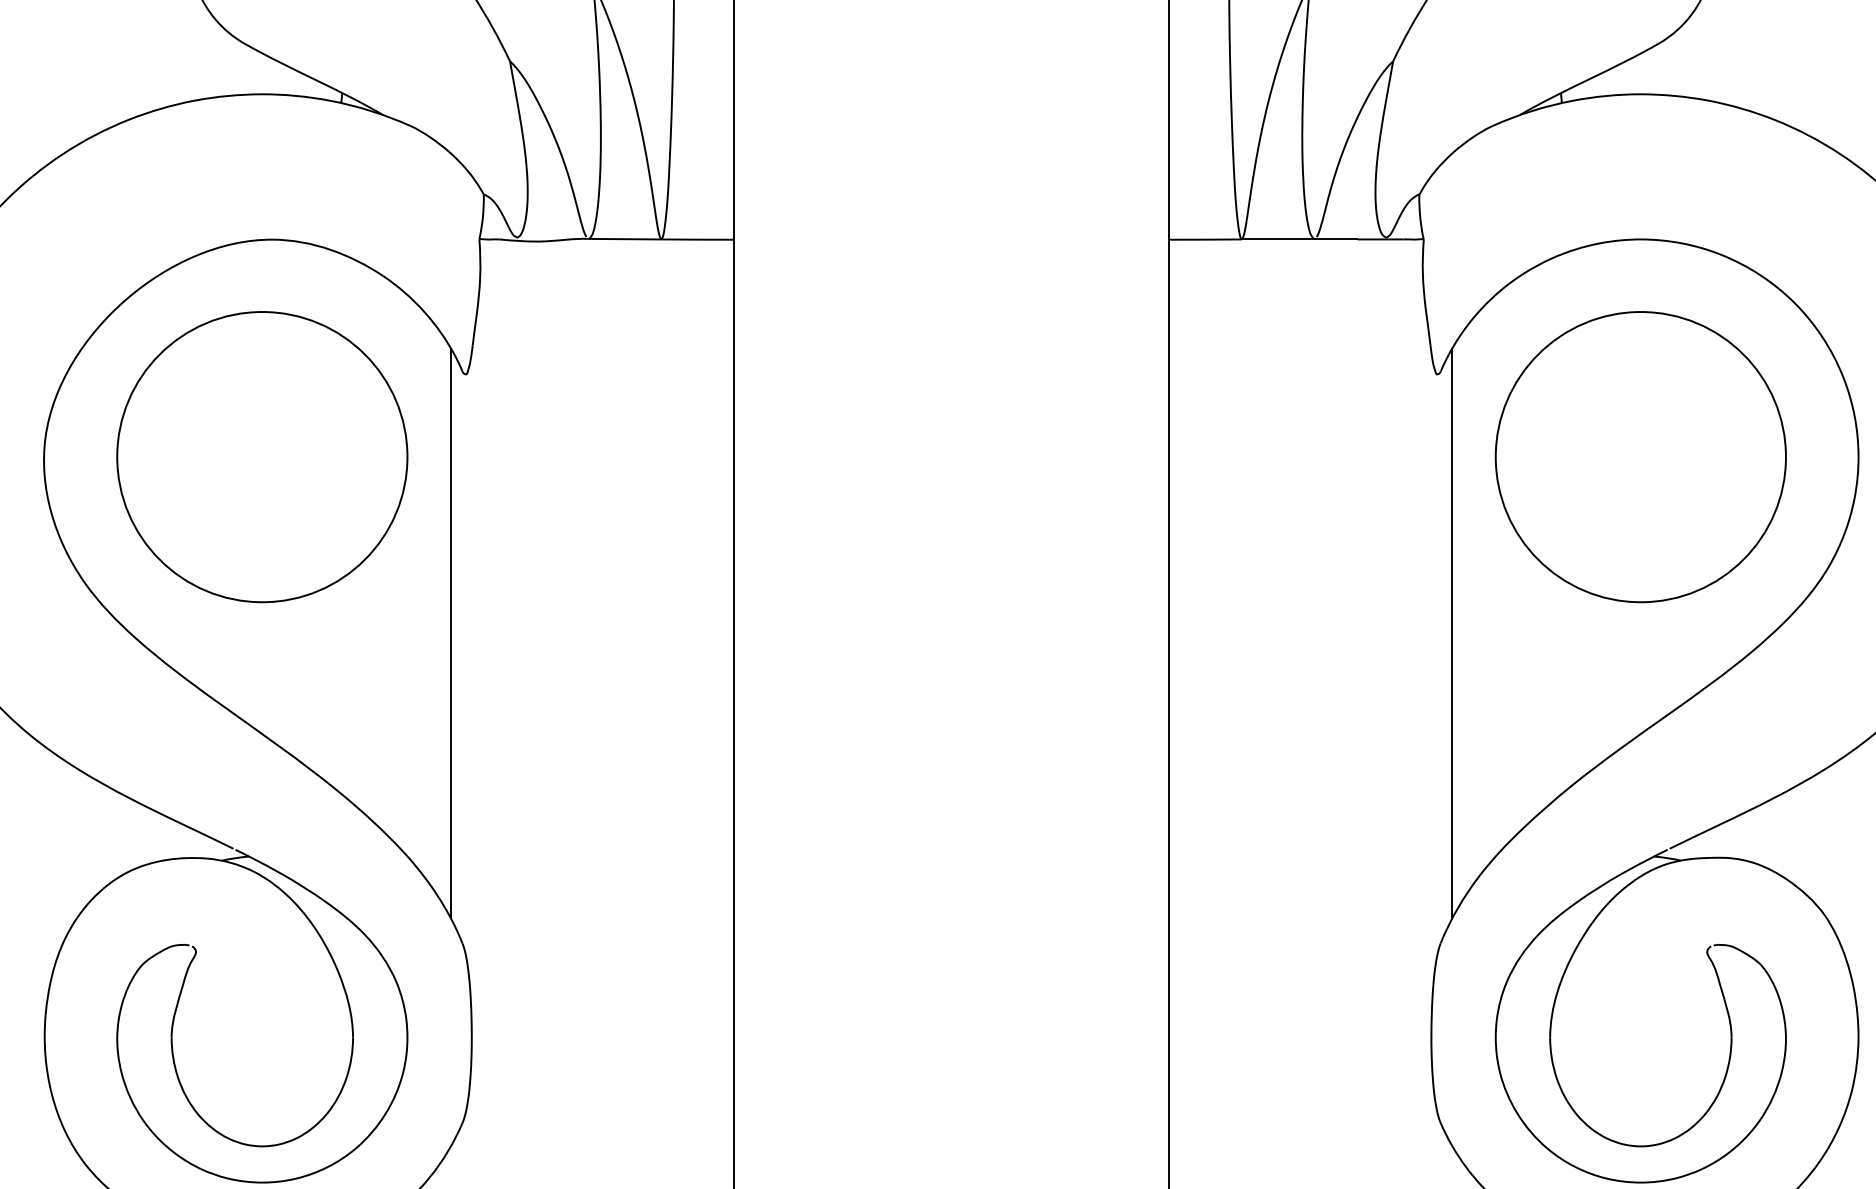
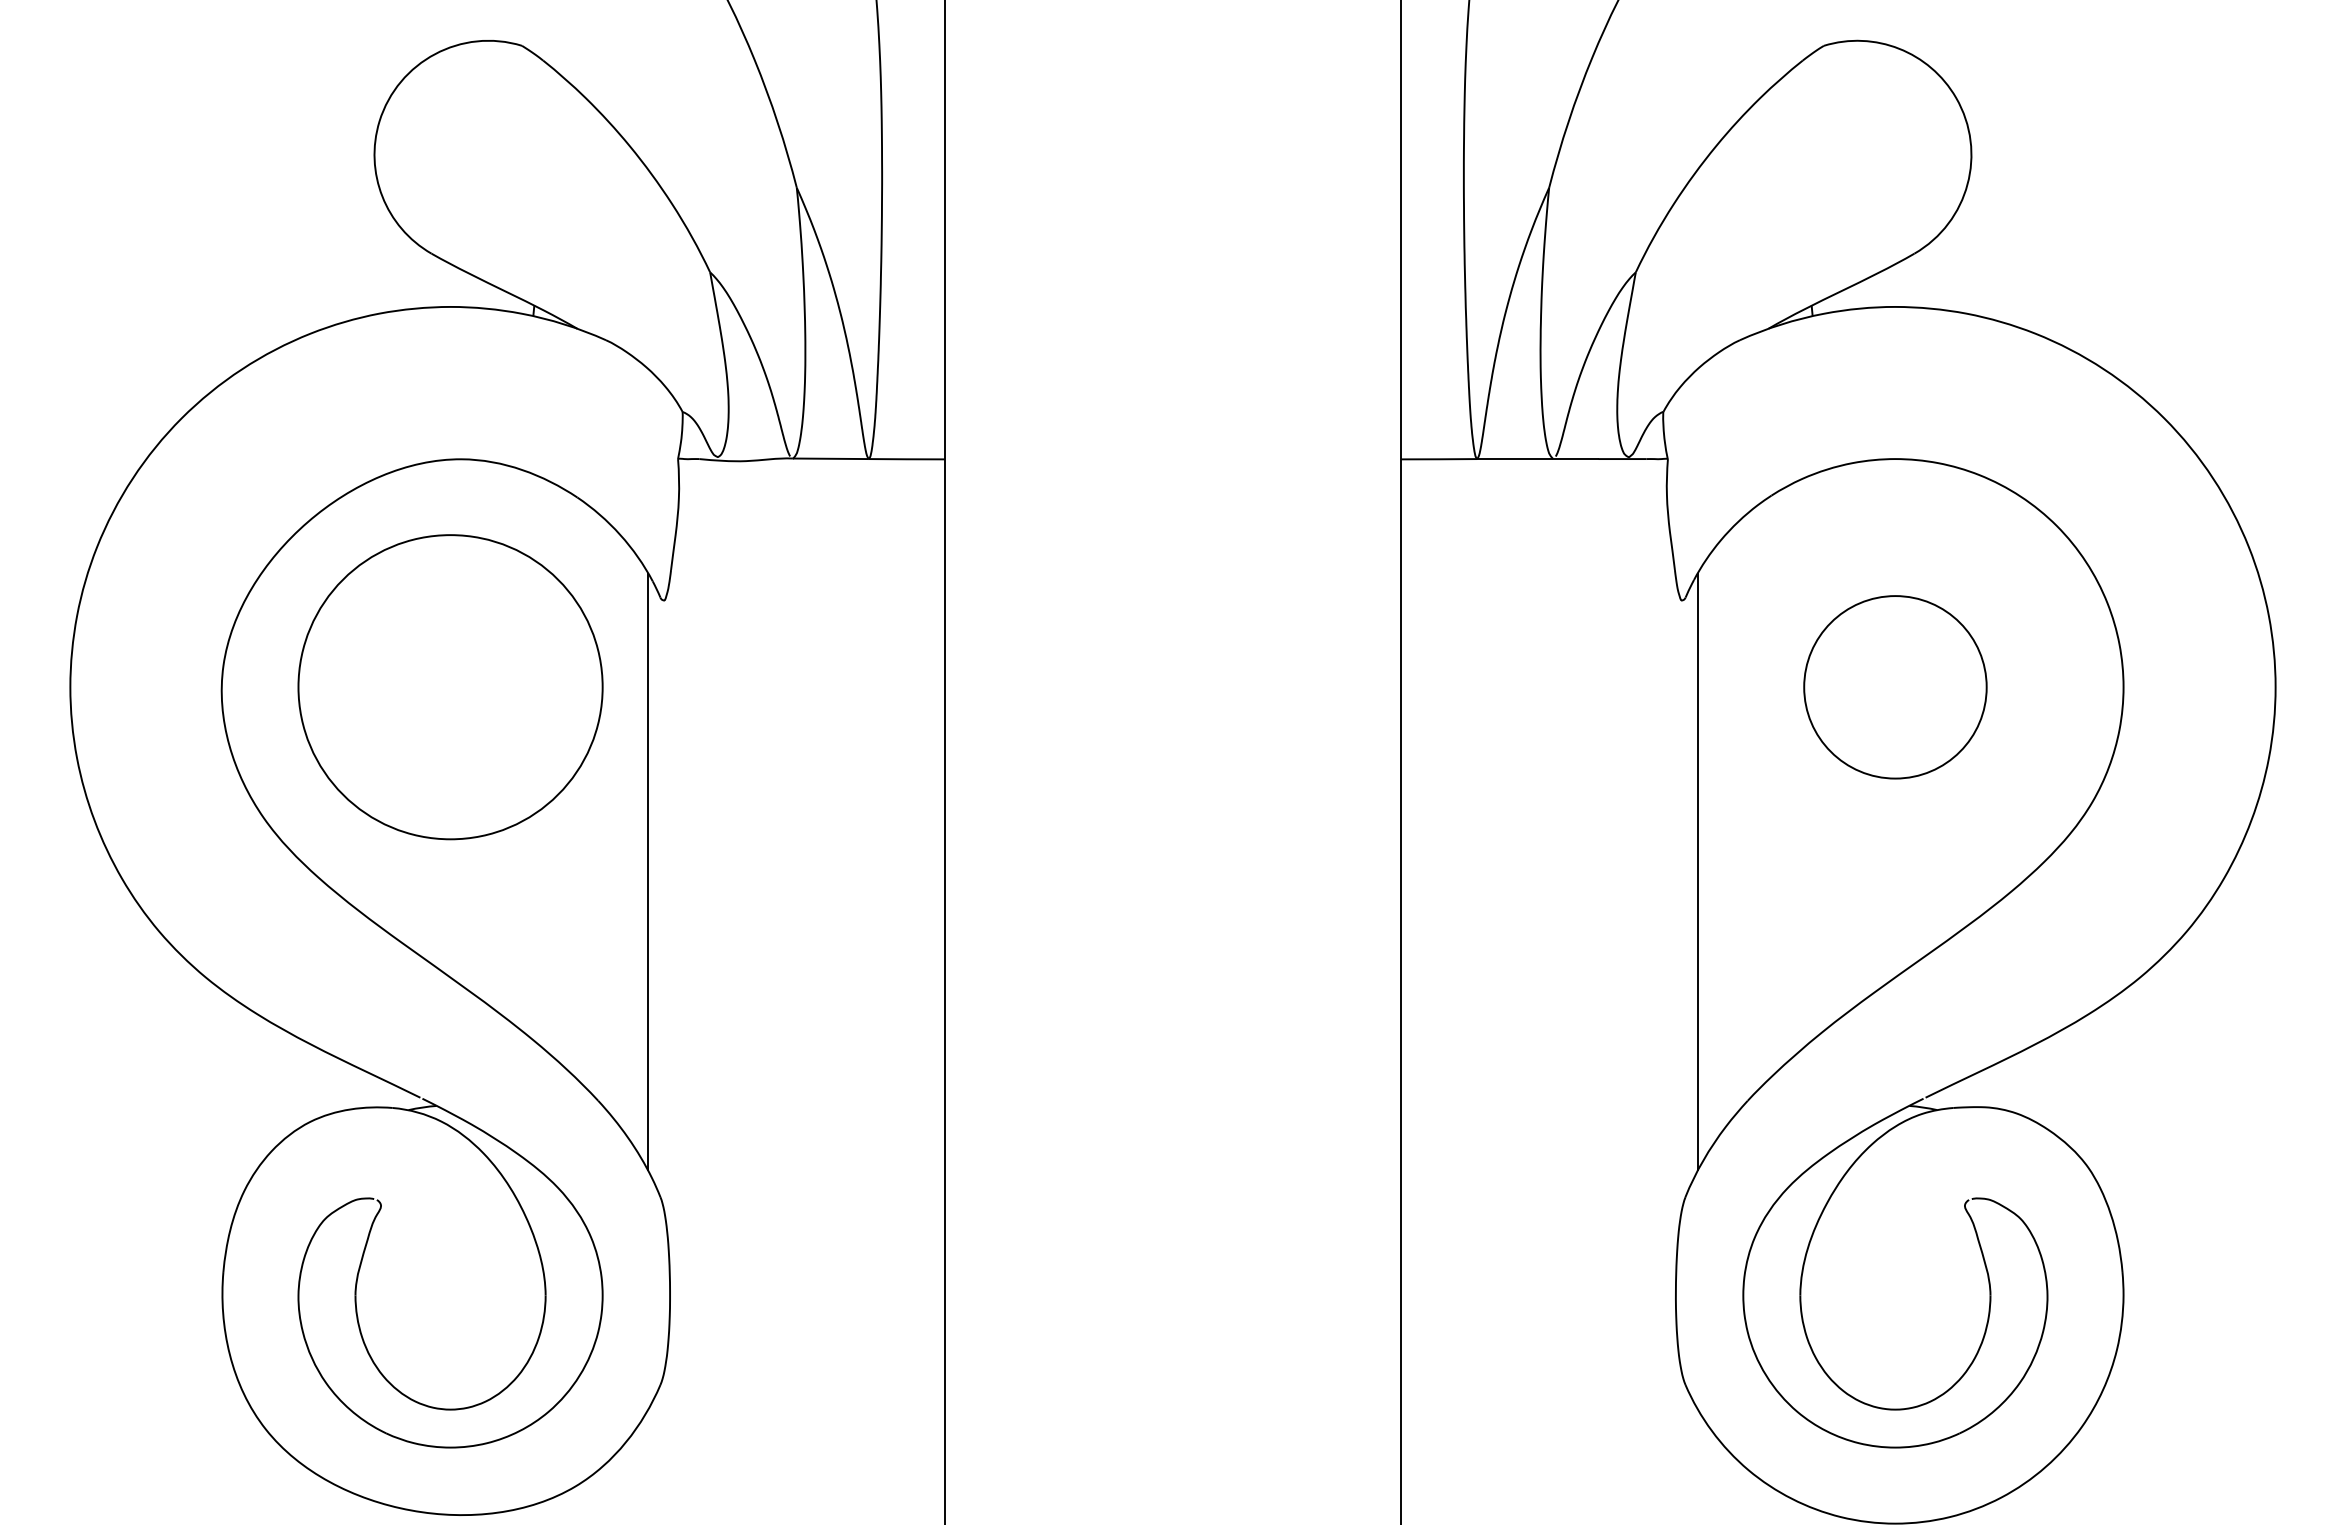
part: (1640, 457) -> (1895, 687), size x0.6

